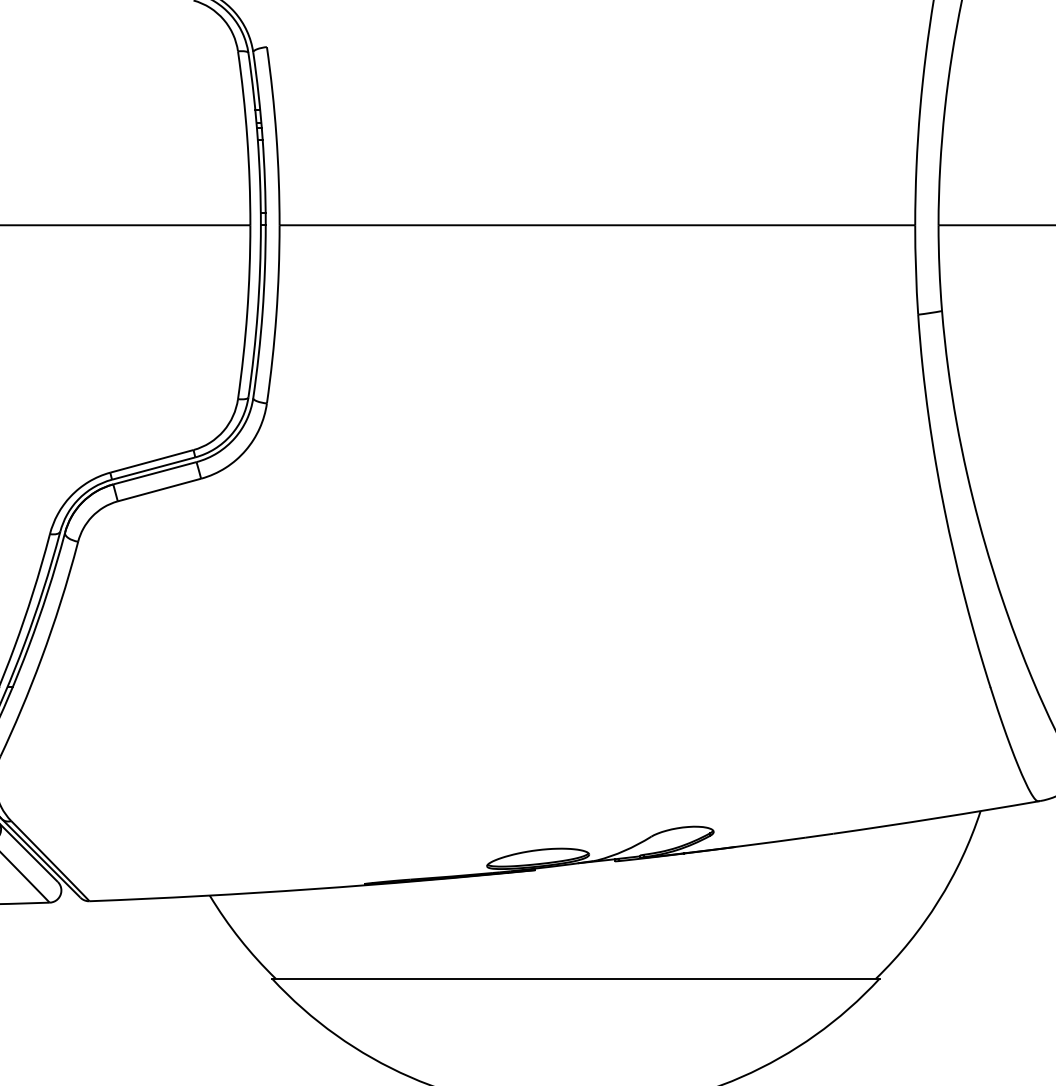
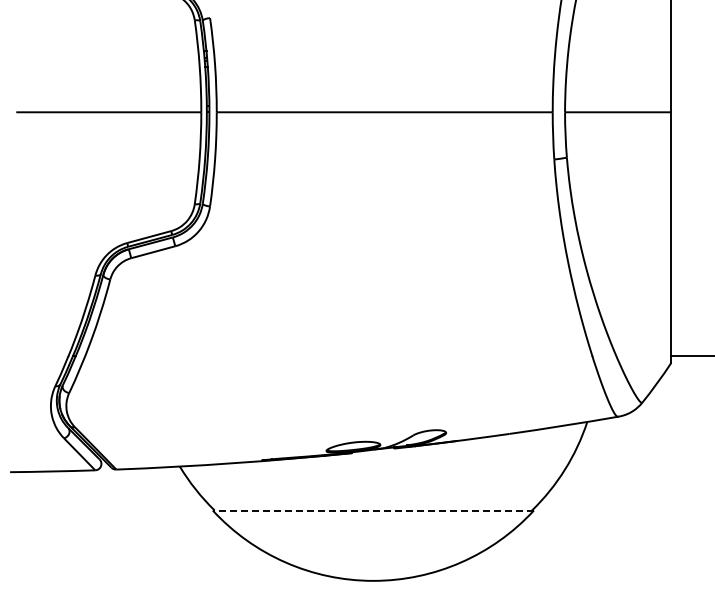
line: (576, 978) -> (373, 510), solid -> dashed

